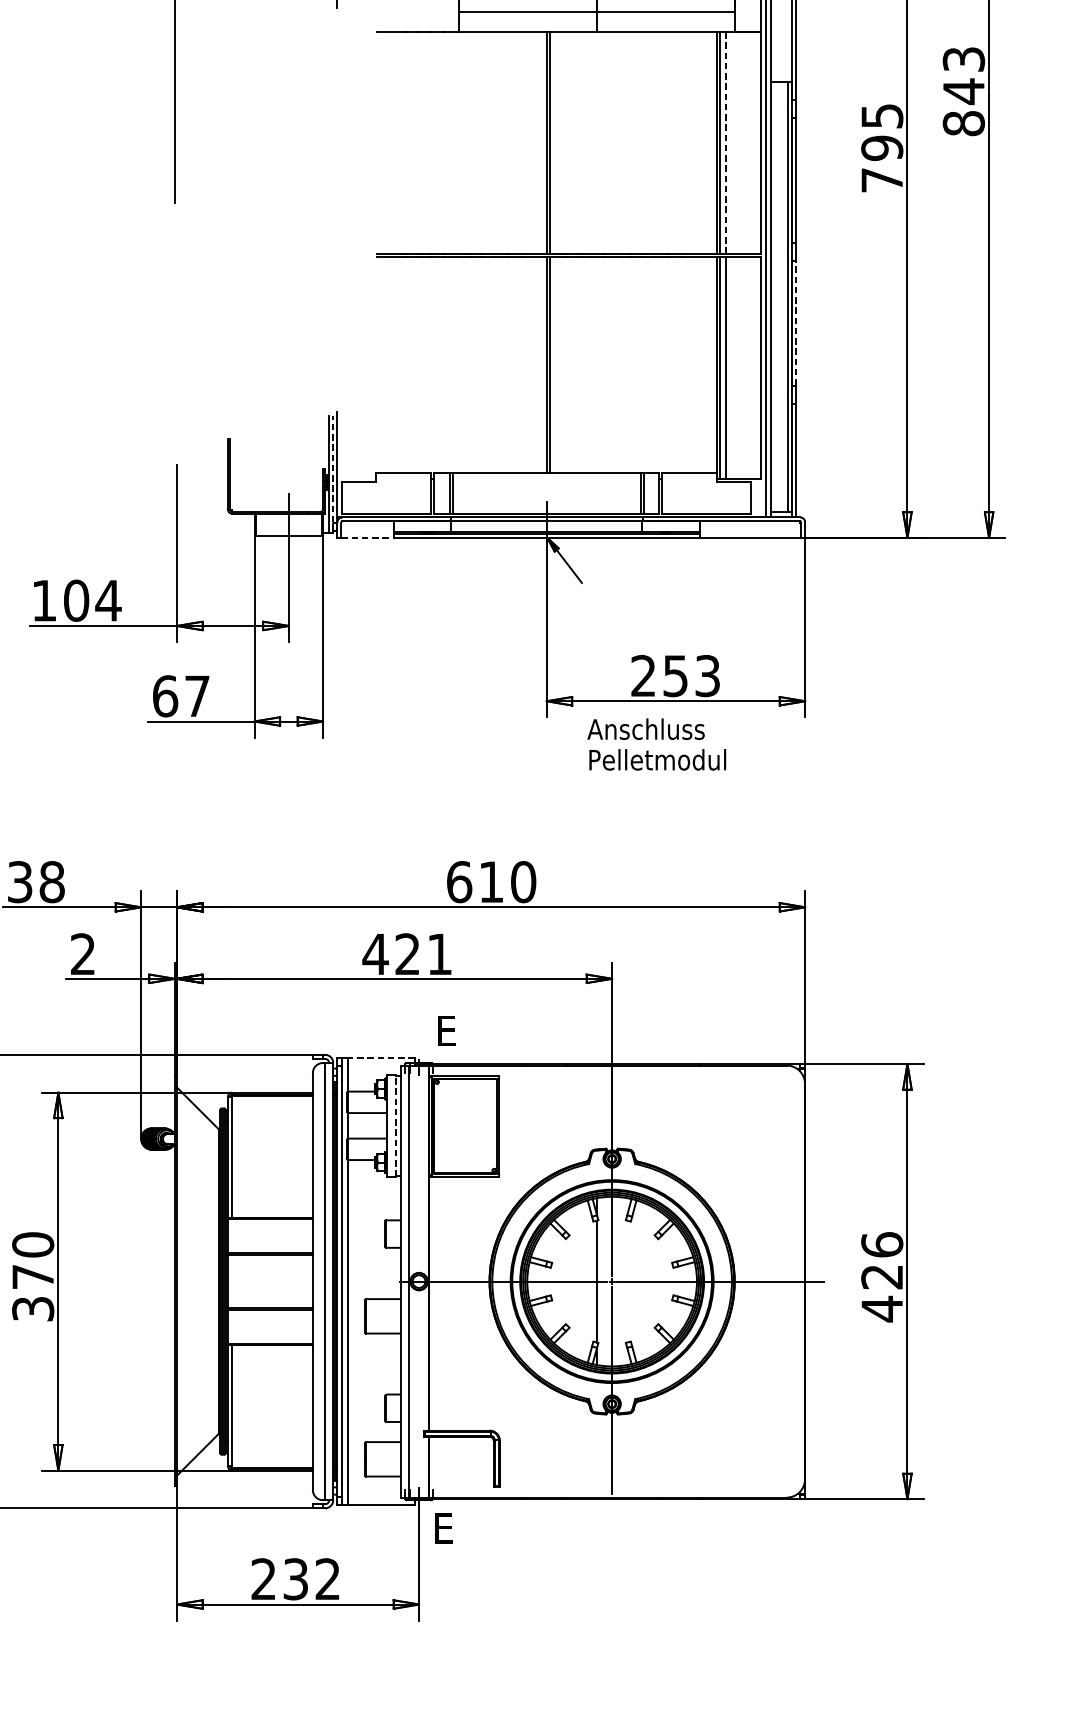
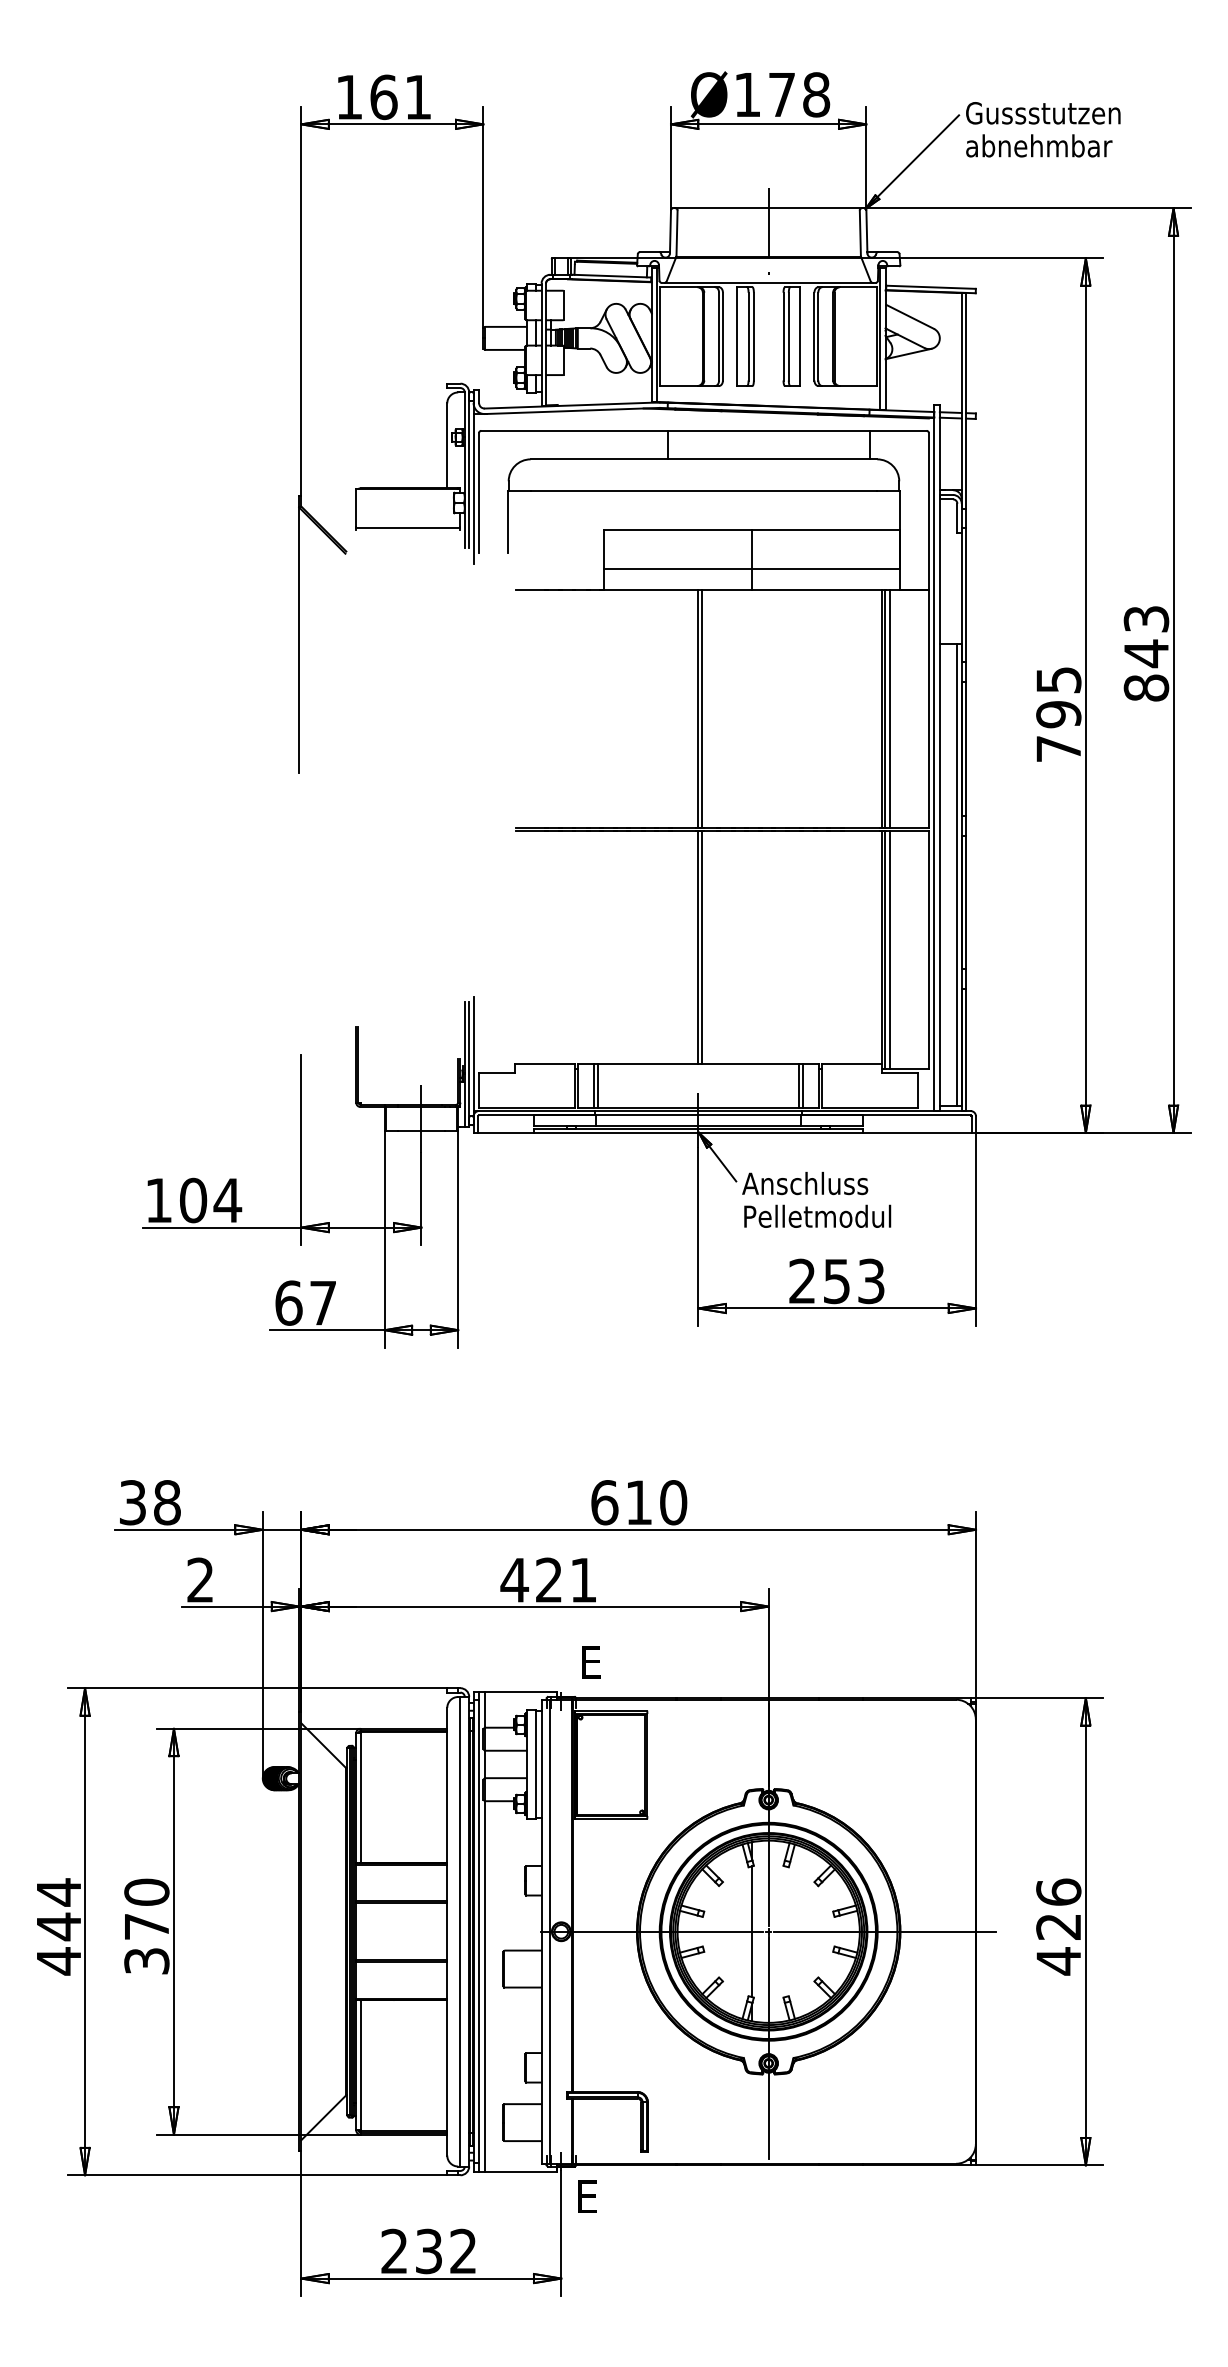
line: (725, 143) -> (890, 709), dashed -> solid
line: (796, 323) -> (966, 902), dashed -> solid
line: (333, 474) -> (469, 1064), dashed -> solid
line: (367, 537) -> (505, 1132), dashed -> solid
text: (656, 744) -> (816, 1199), moved
line: (381, 1057) -> (520, 1691), dashed -> solid
line: (395, 1125) -> (536, 1764), dashed -> solid

